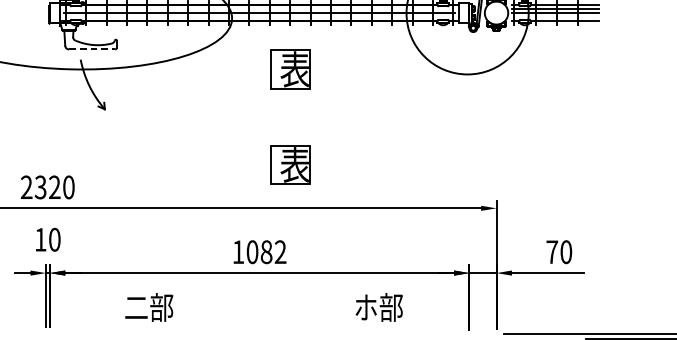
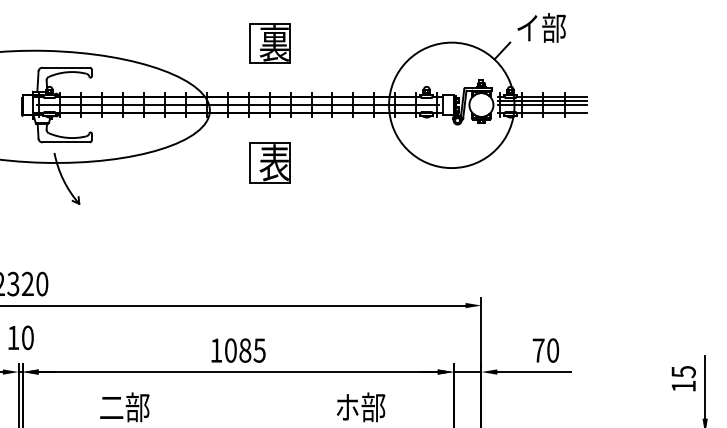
line: (92, 49) -> (66, 142), dashed -> solid
part: (290, 164) -> (269, 260), removed
text: (280, 252) -> (259, 350), 1082 -> 1085

